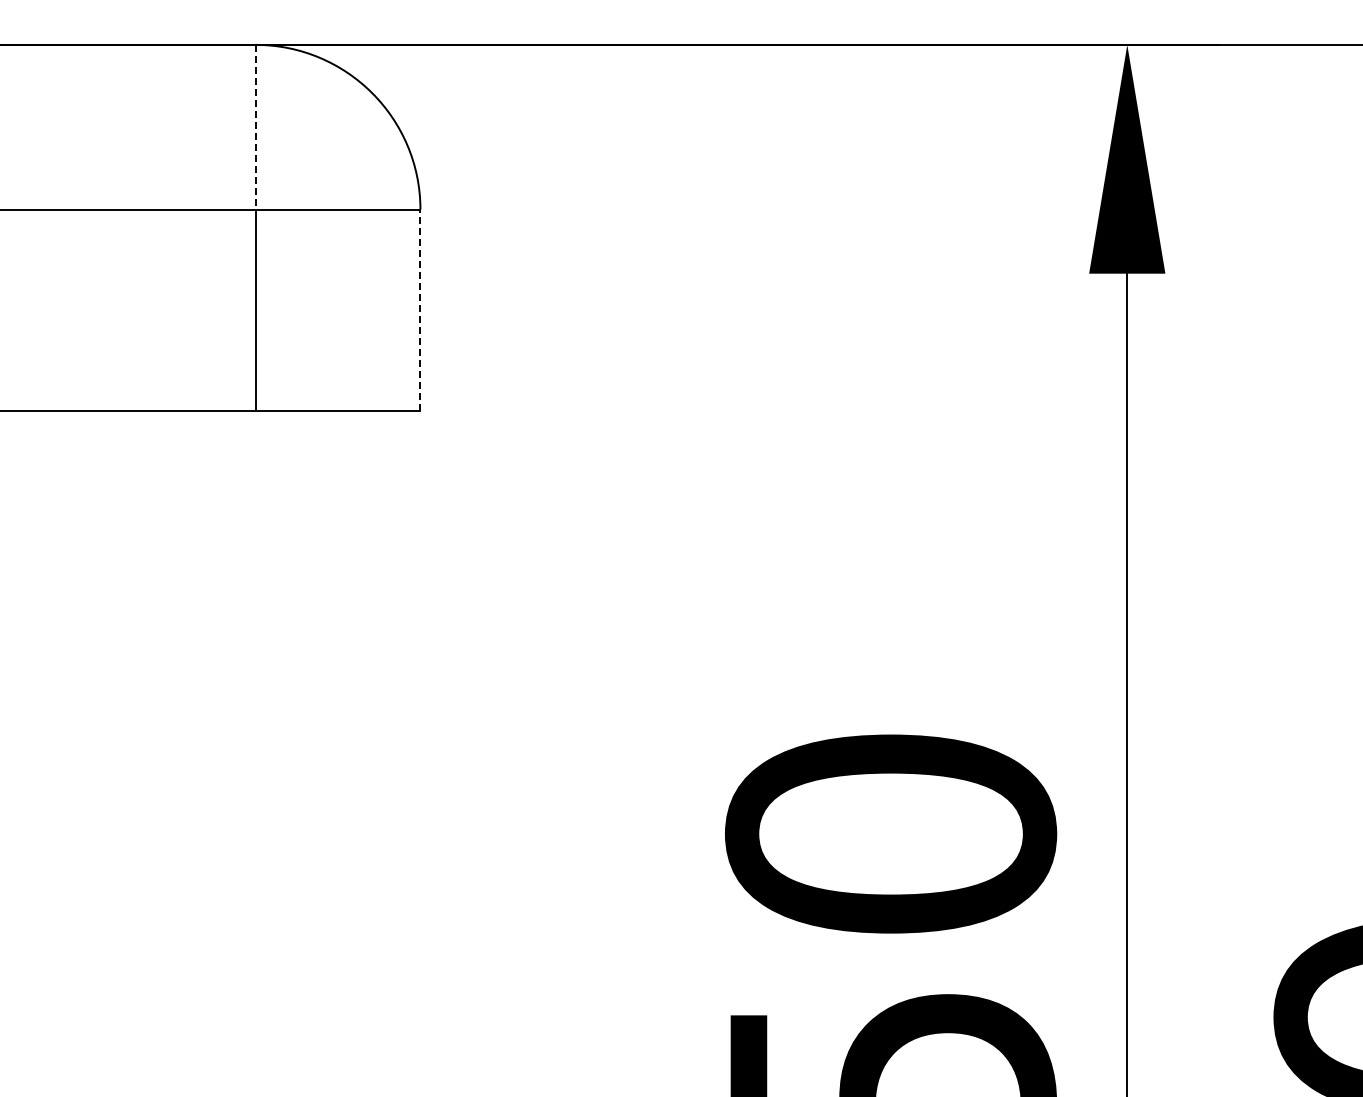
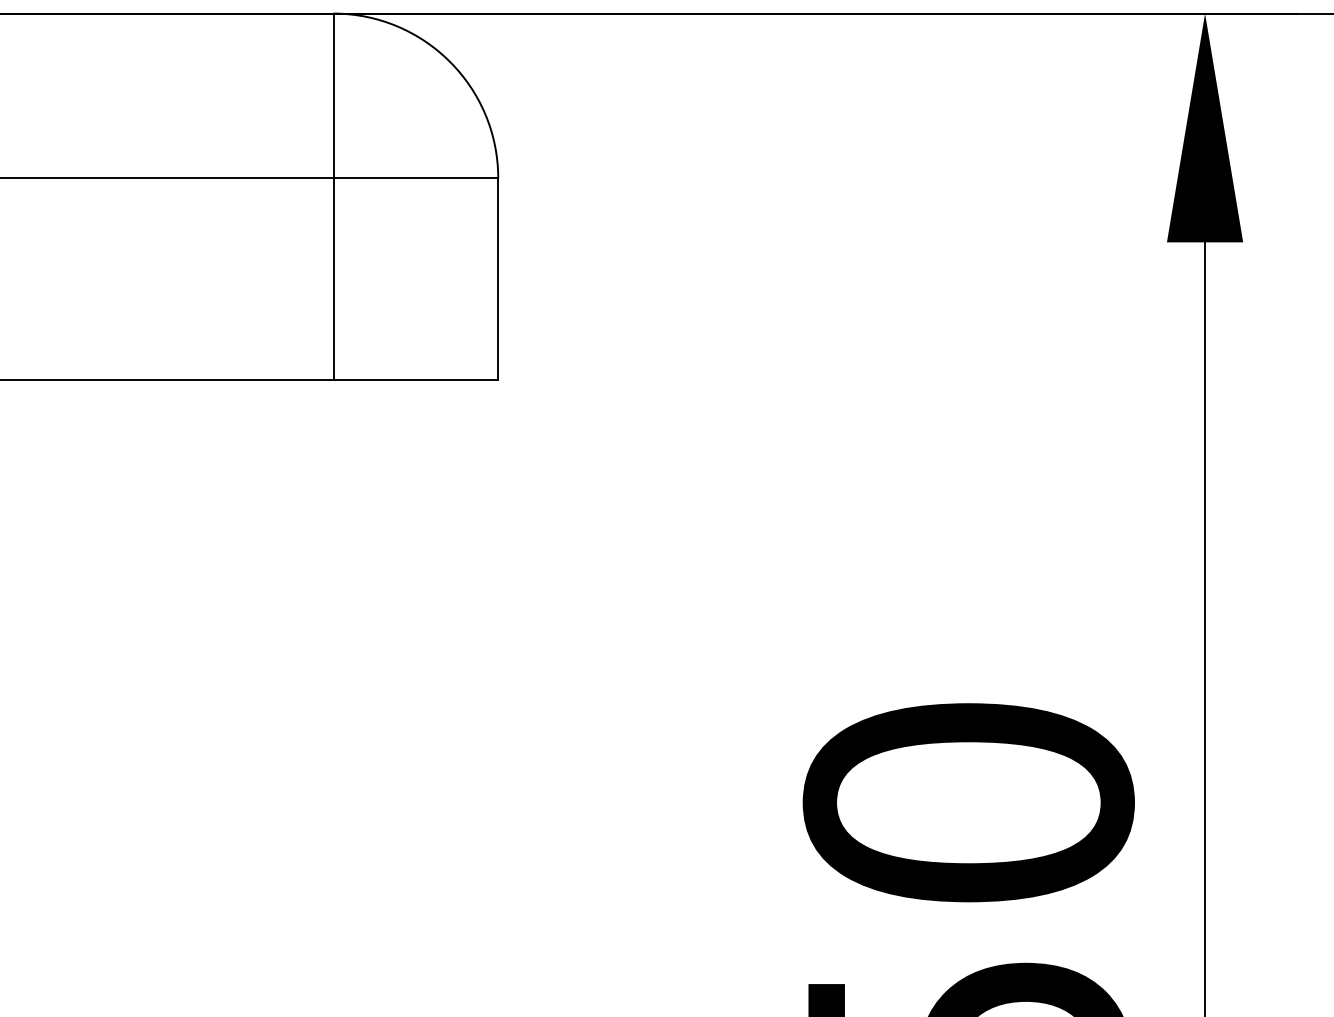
line: (255, 127) -> (333, 96), dashed -> solid
line: (420, 310) -> (498, 279), dashed -> solid

